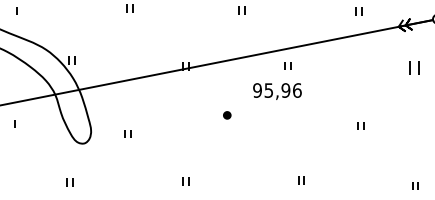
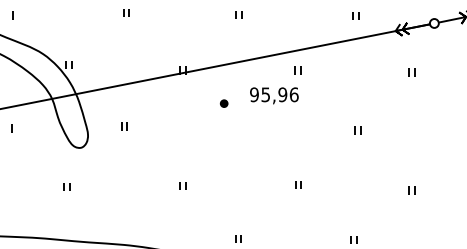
part: (287, 66) -> (297, 70), moved
part: (414, 68) -> (411, 72), size x0.62
part: (226, 115) -> (223, 103), moved
part: (127, 134) -> (124, 126), moved

